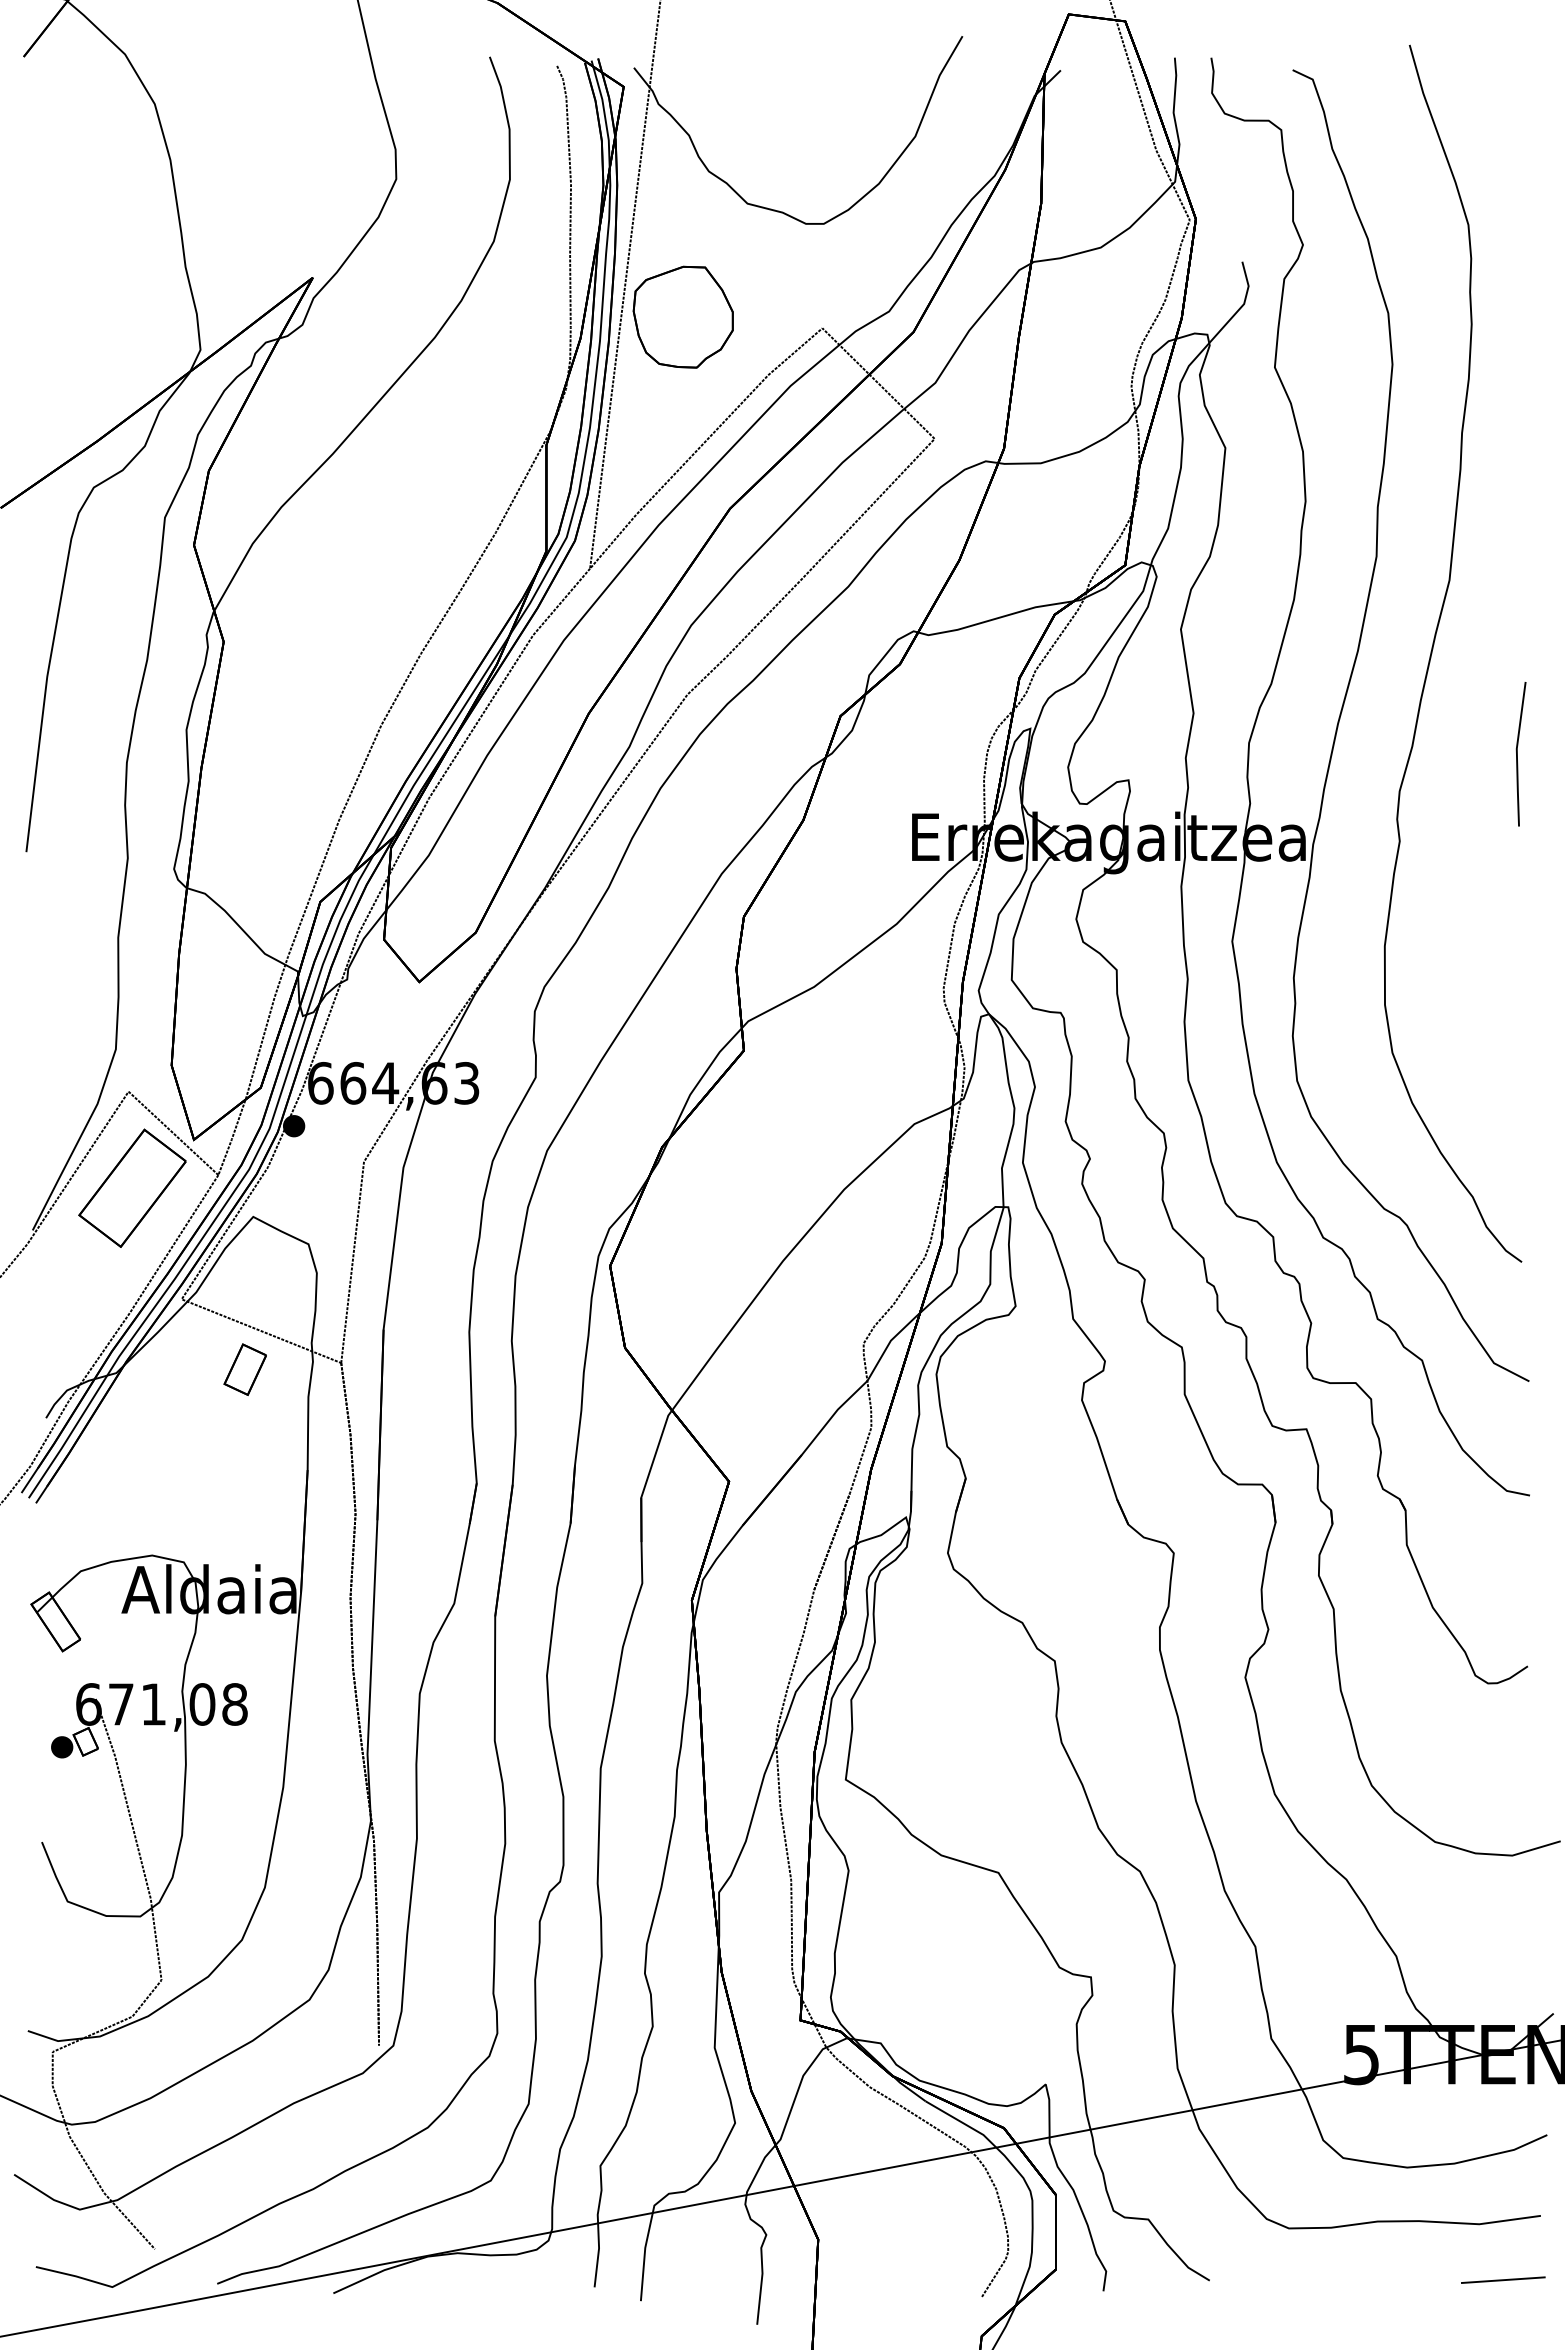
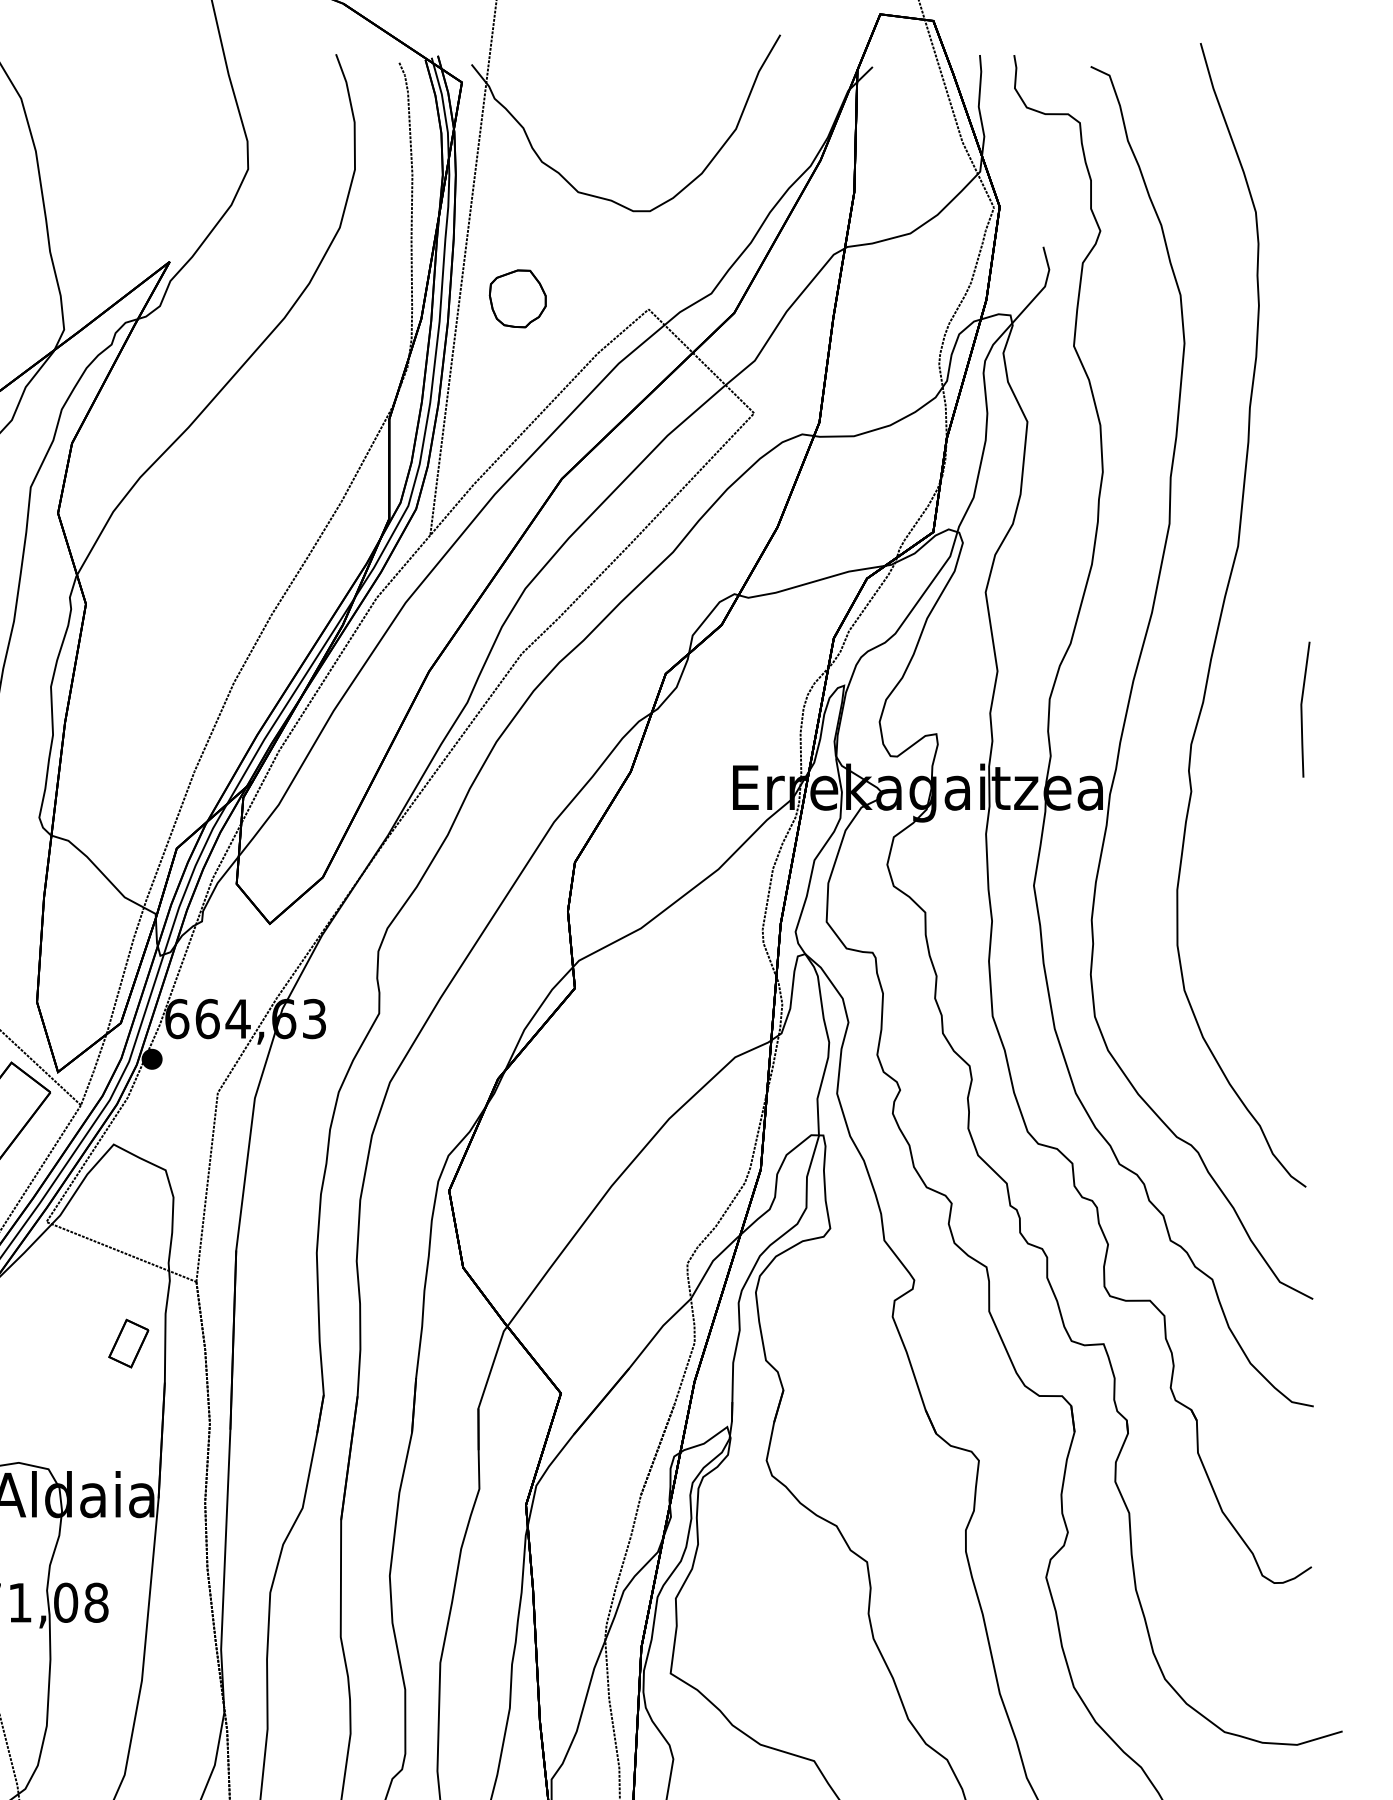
part: (682, 316) -> (517, 298), size x0.6
part: (244, 1369) -> (128, 1343), moved

